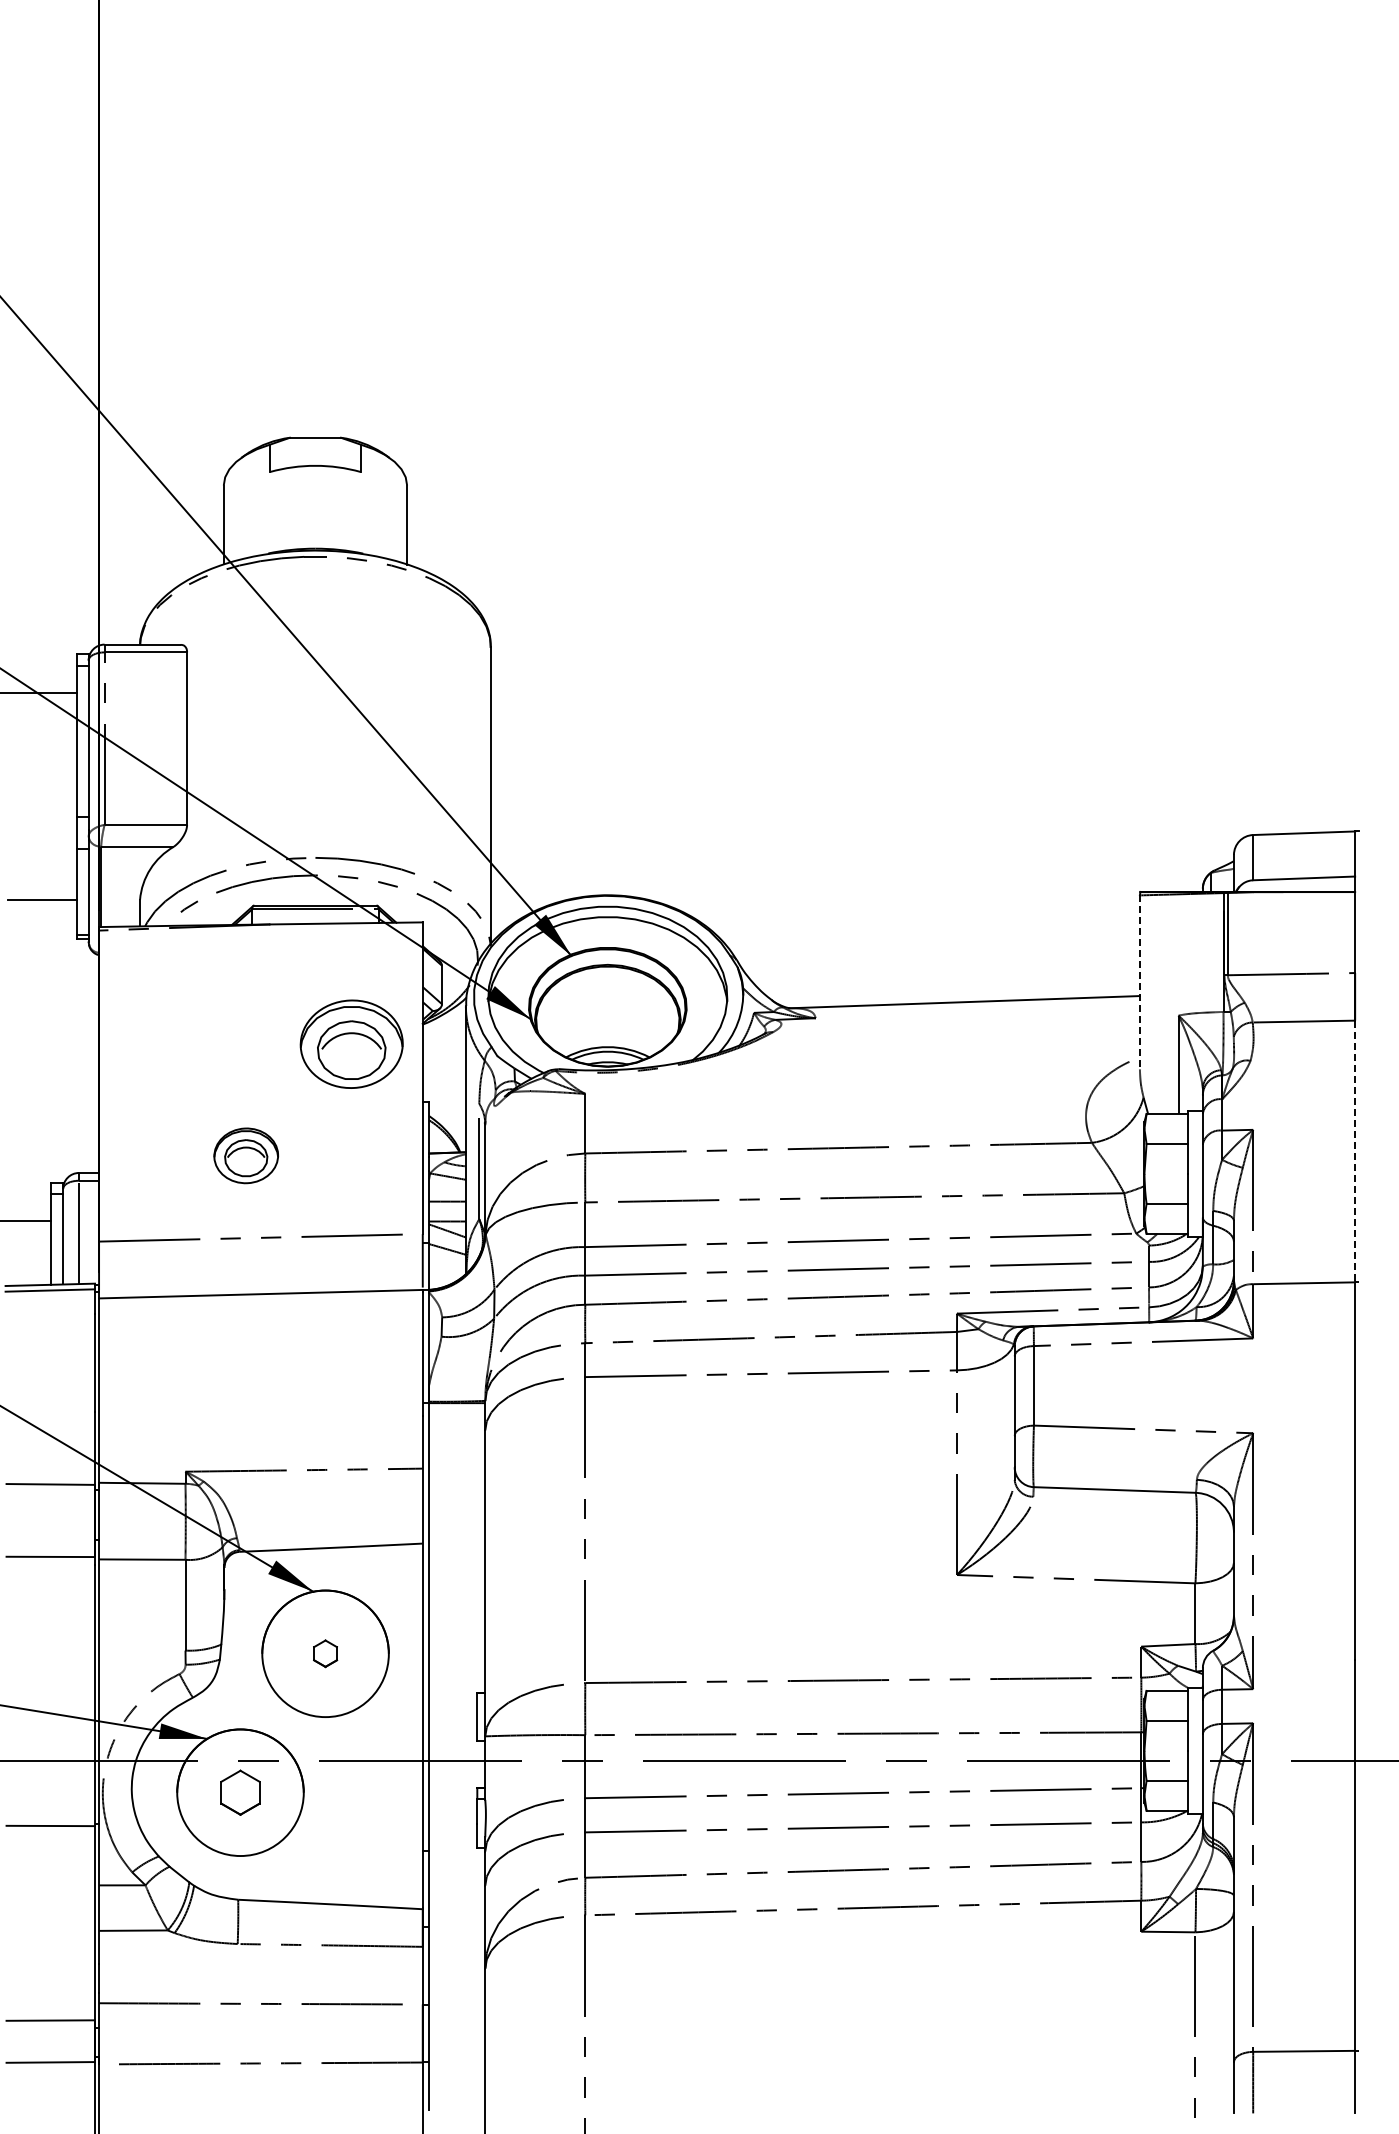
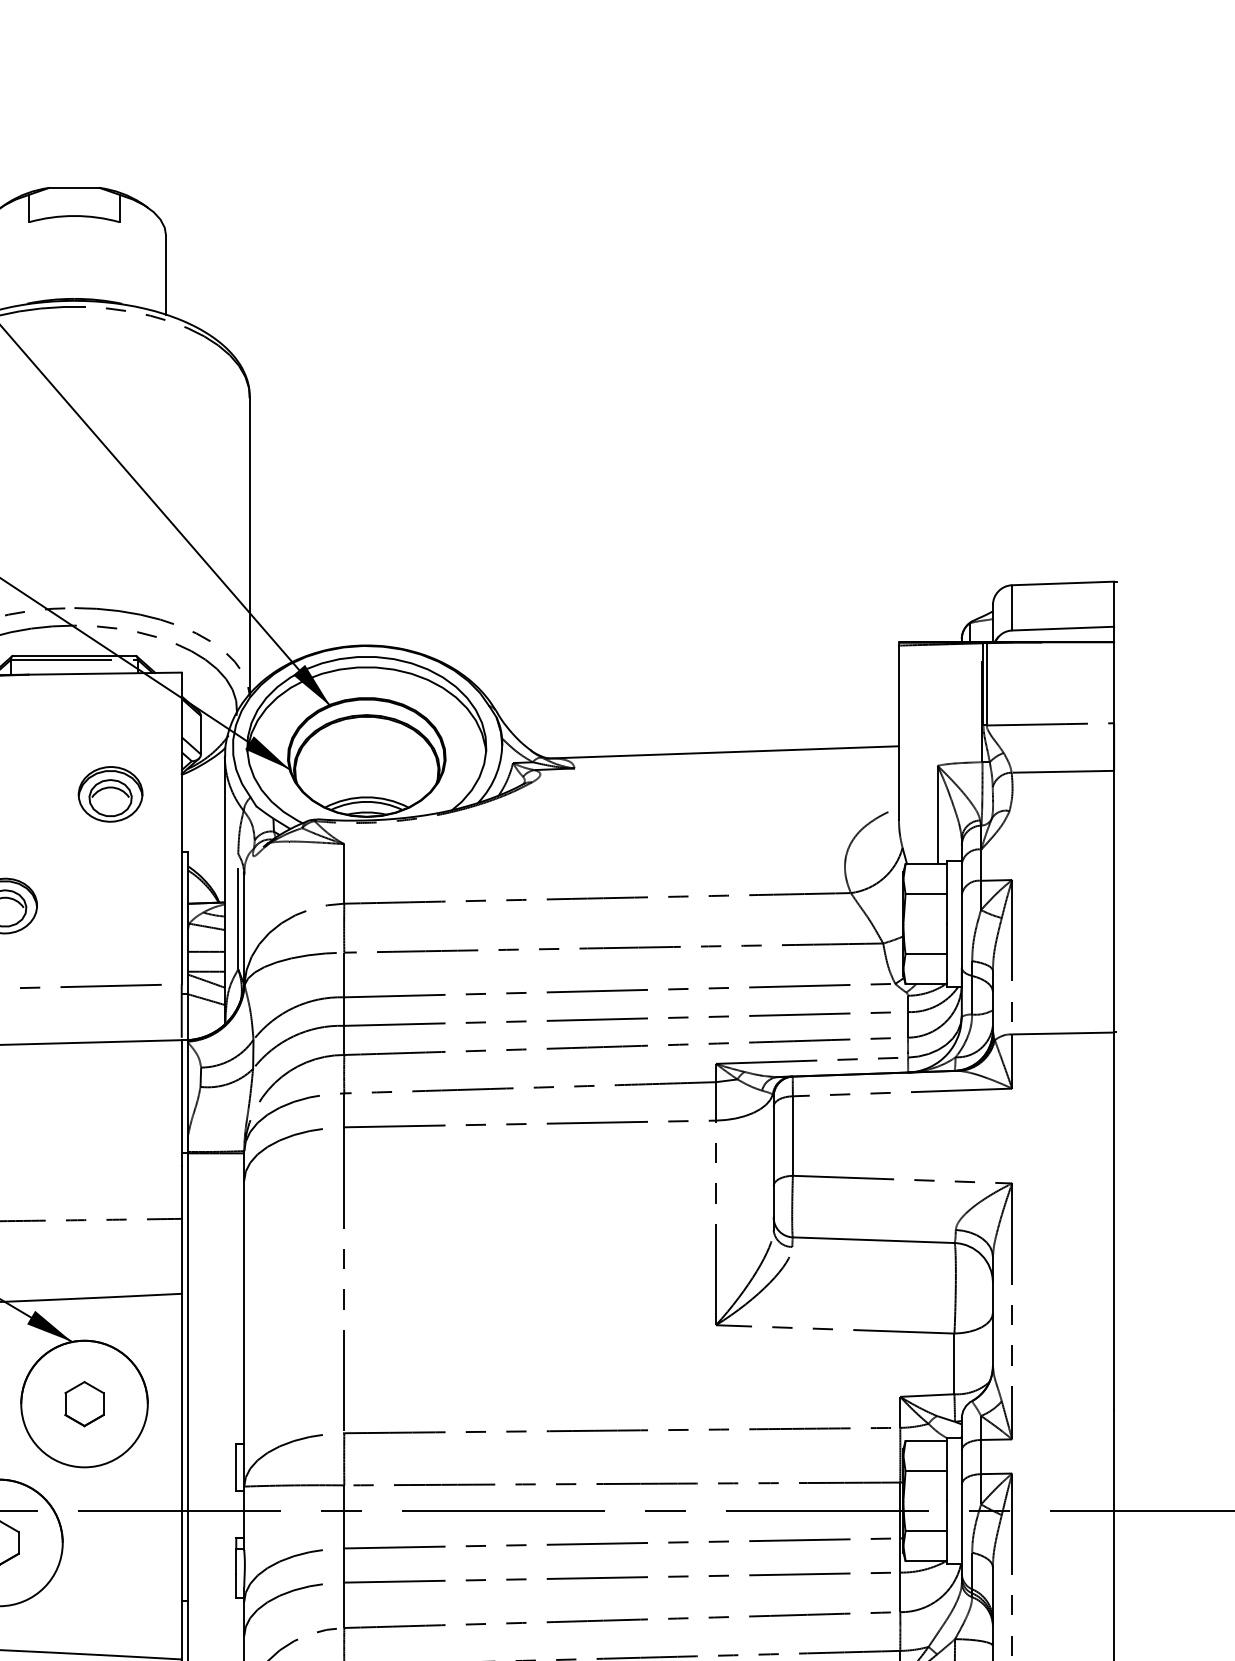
line: (1139, 982) -> (898, 732), dashed -> solid
part: (351, 1043) -> (110, 793), size x0.62
line: (1355, 1151) -> (1114, 901), dashed -> solid
part: (325, 1653) -> (84, 1403), size x1.67

